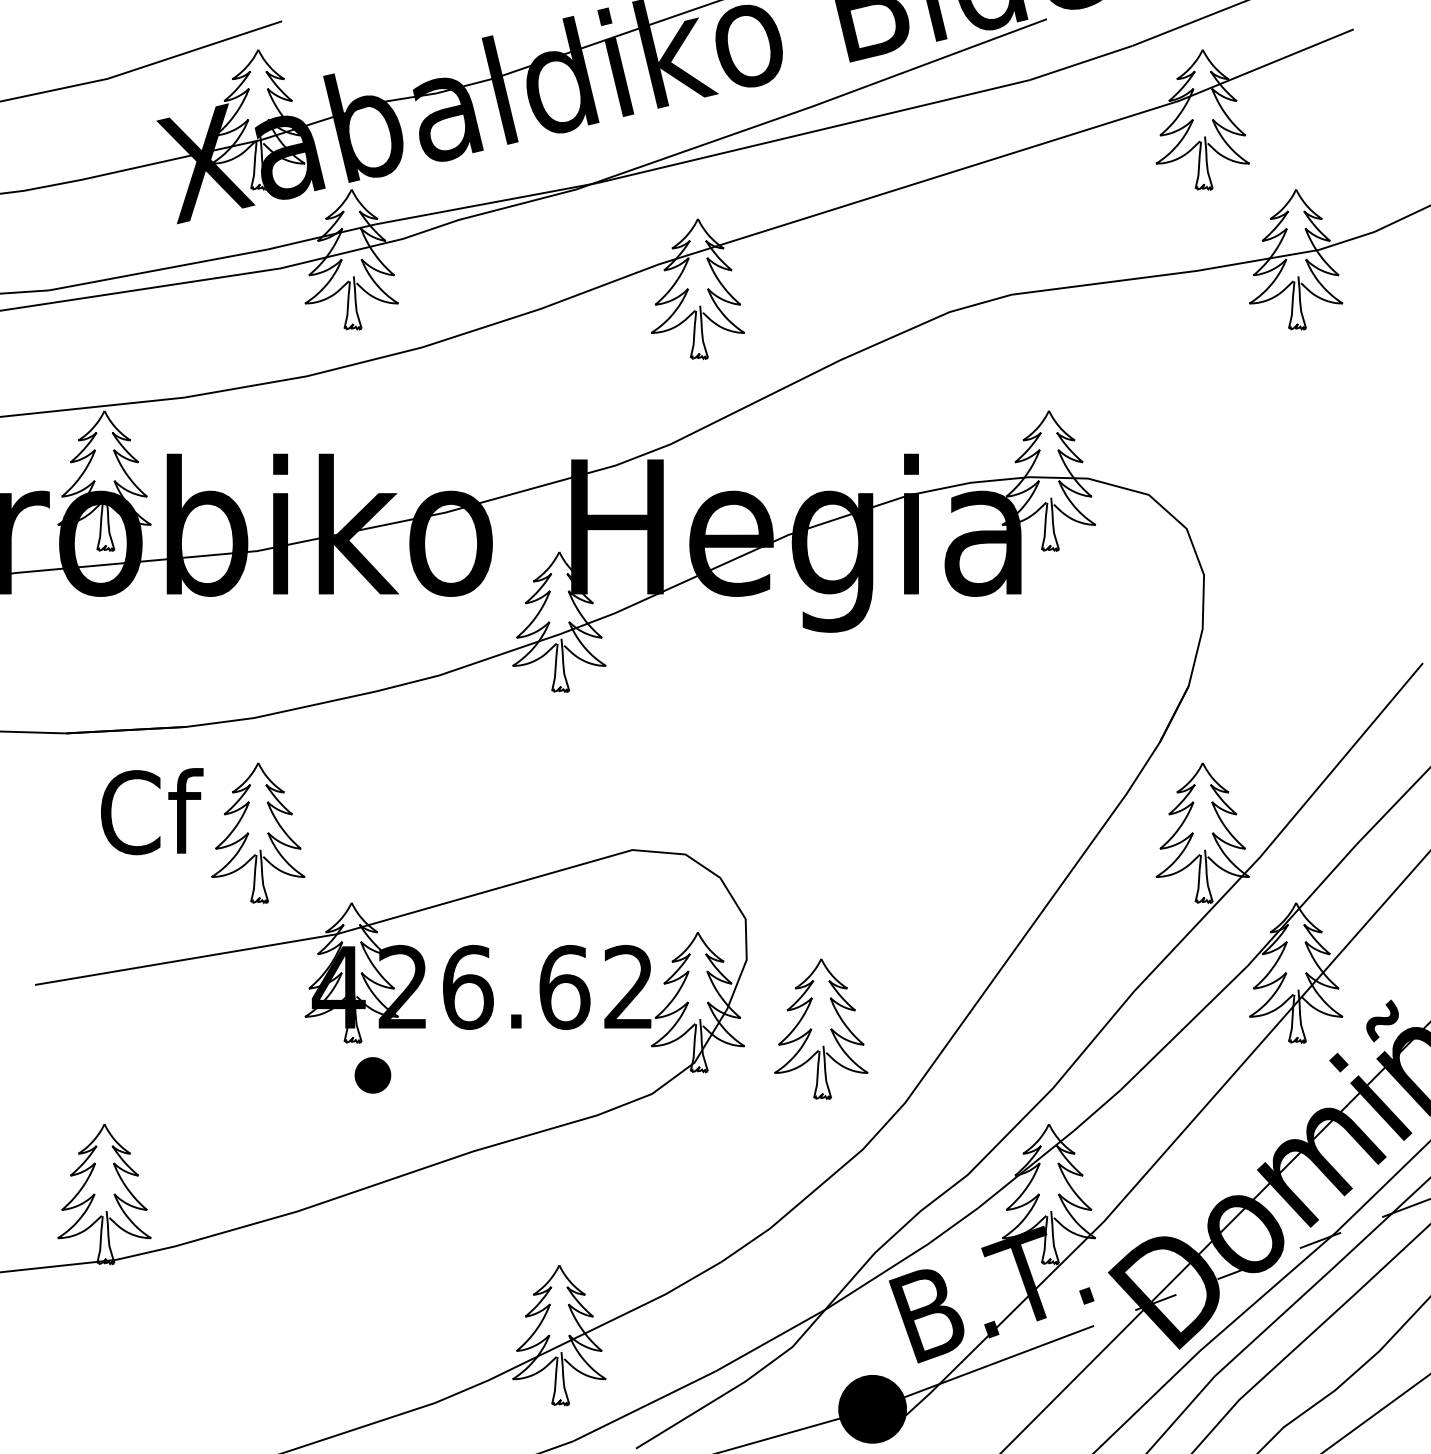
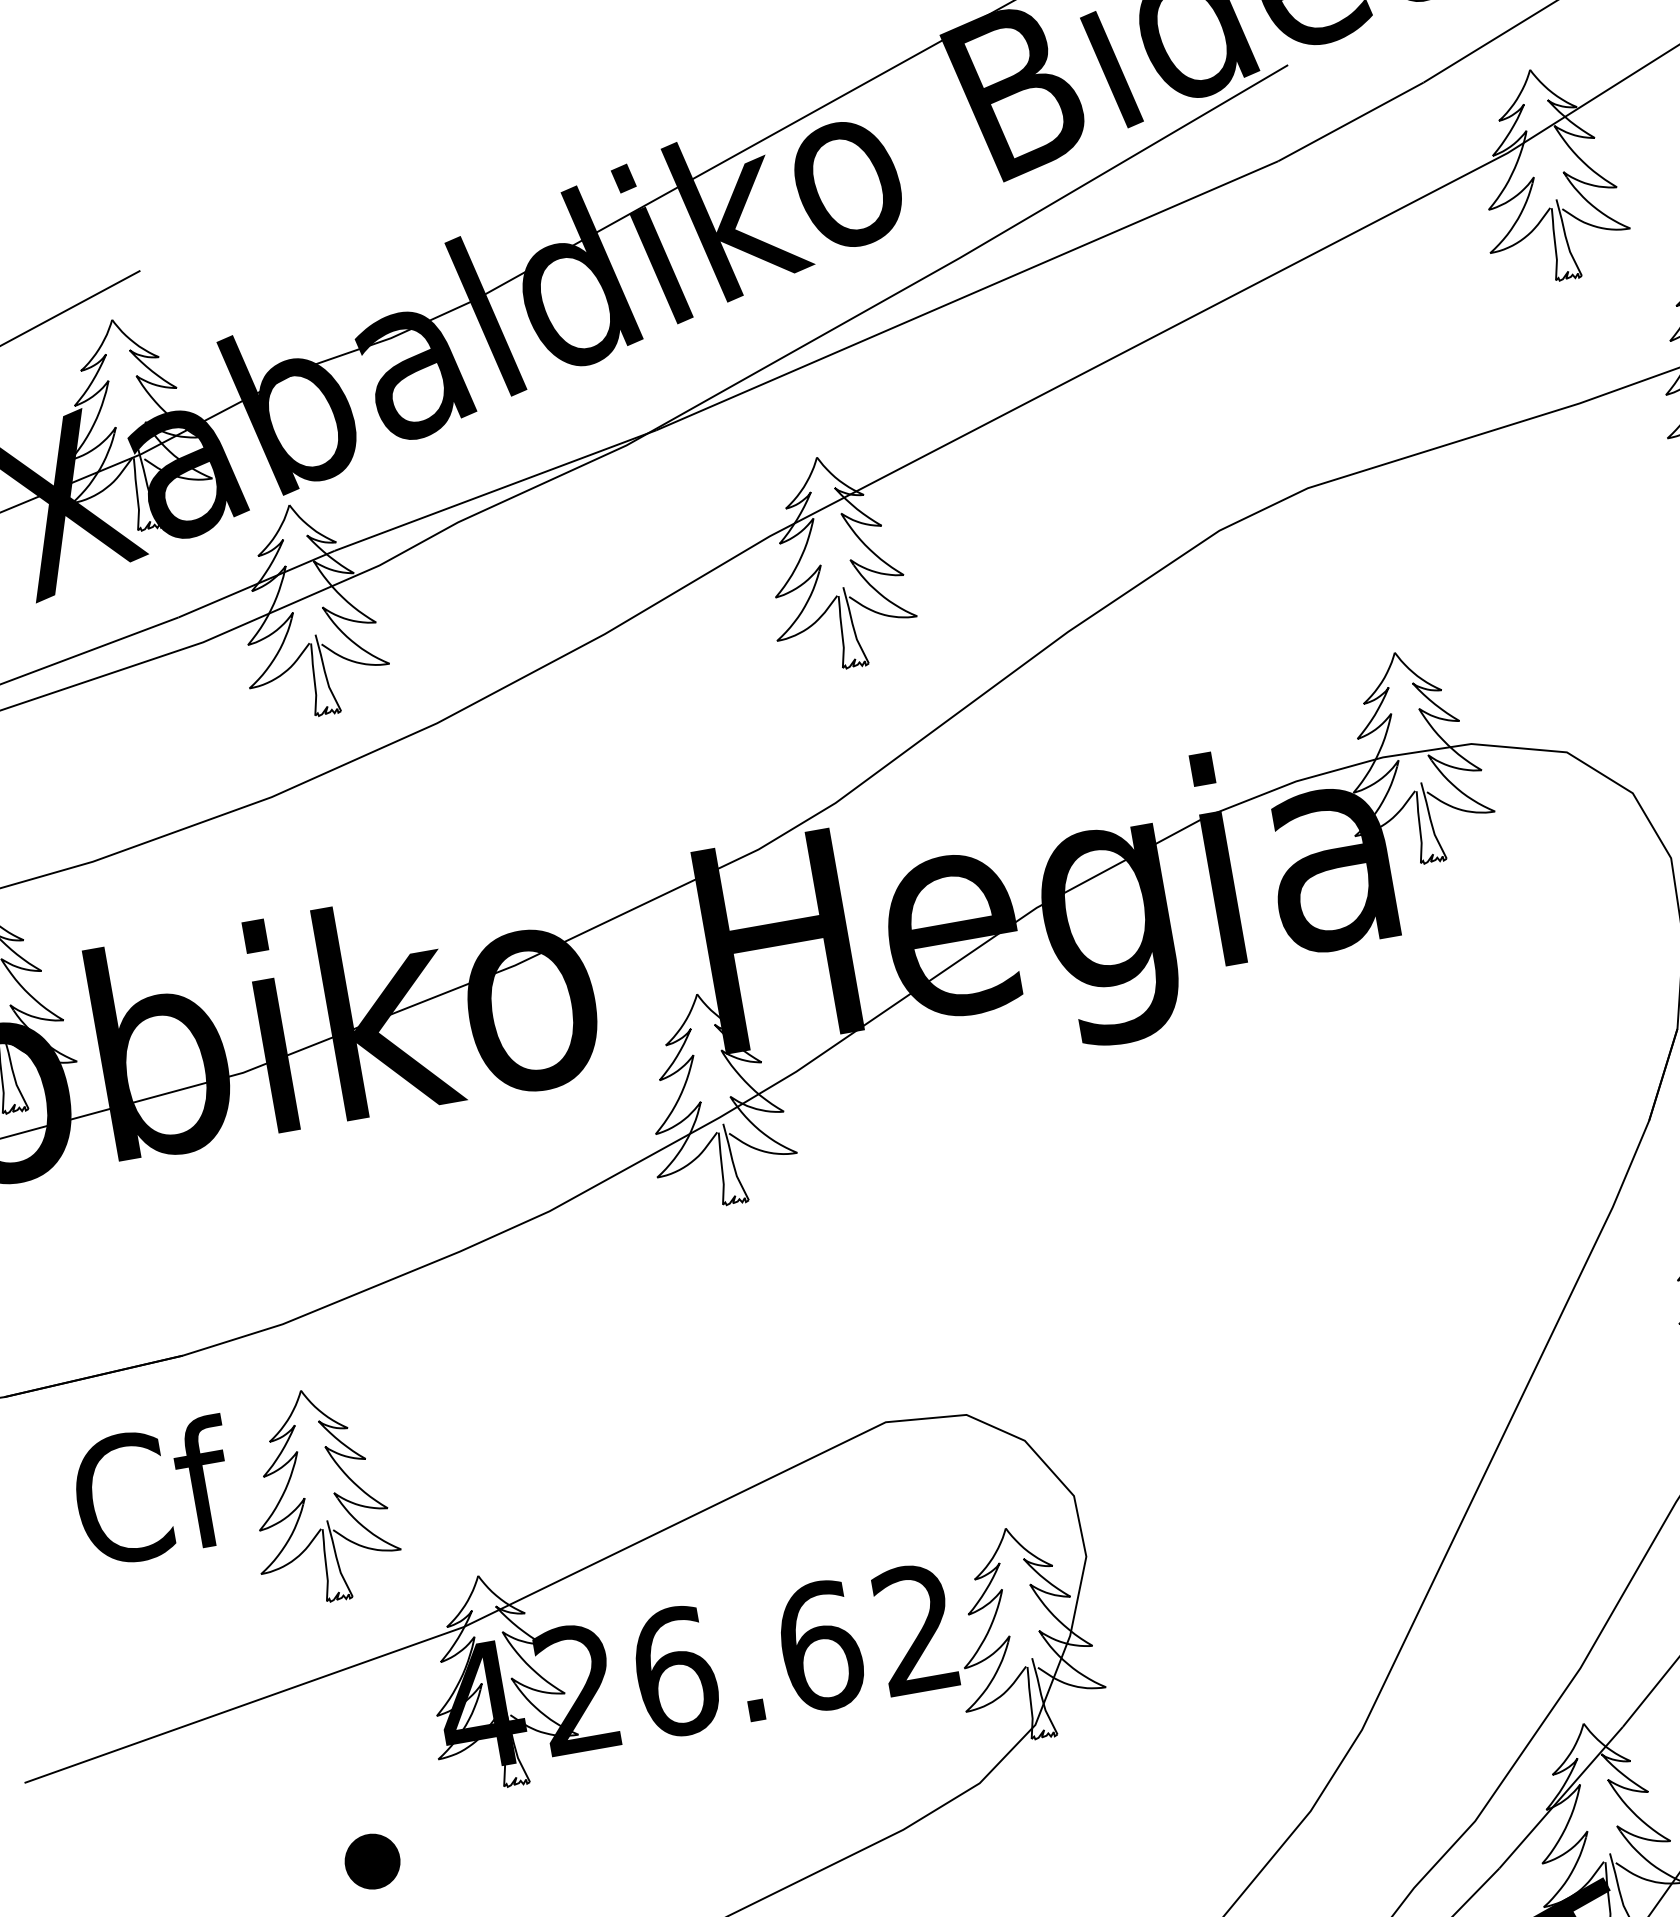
part: (821, 1028) -> (1216, 1640), removed
part: (372, 1075) -> (371, 1861), moved

